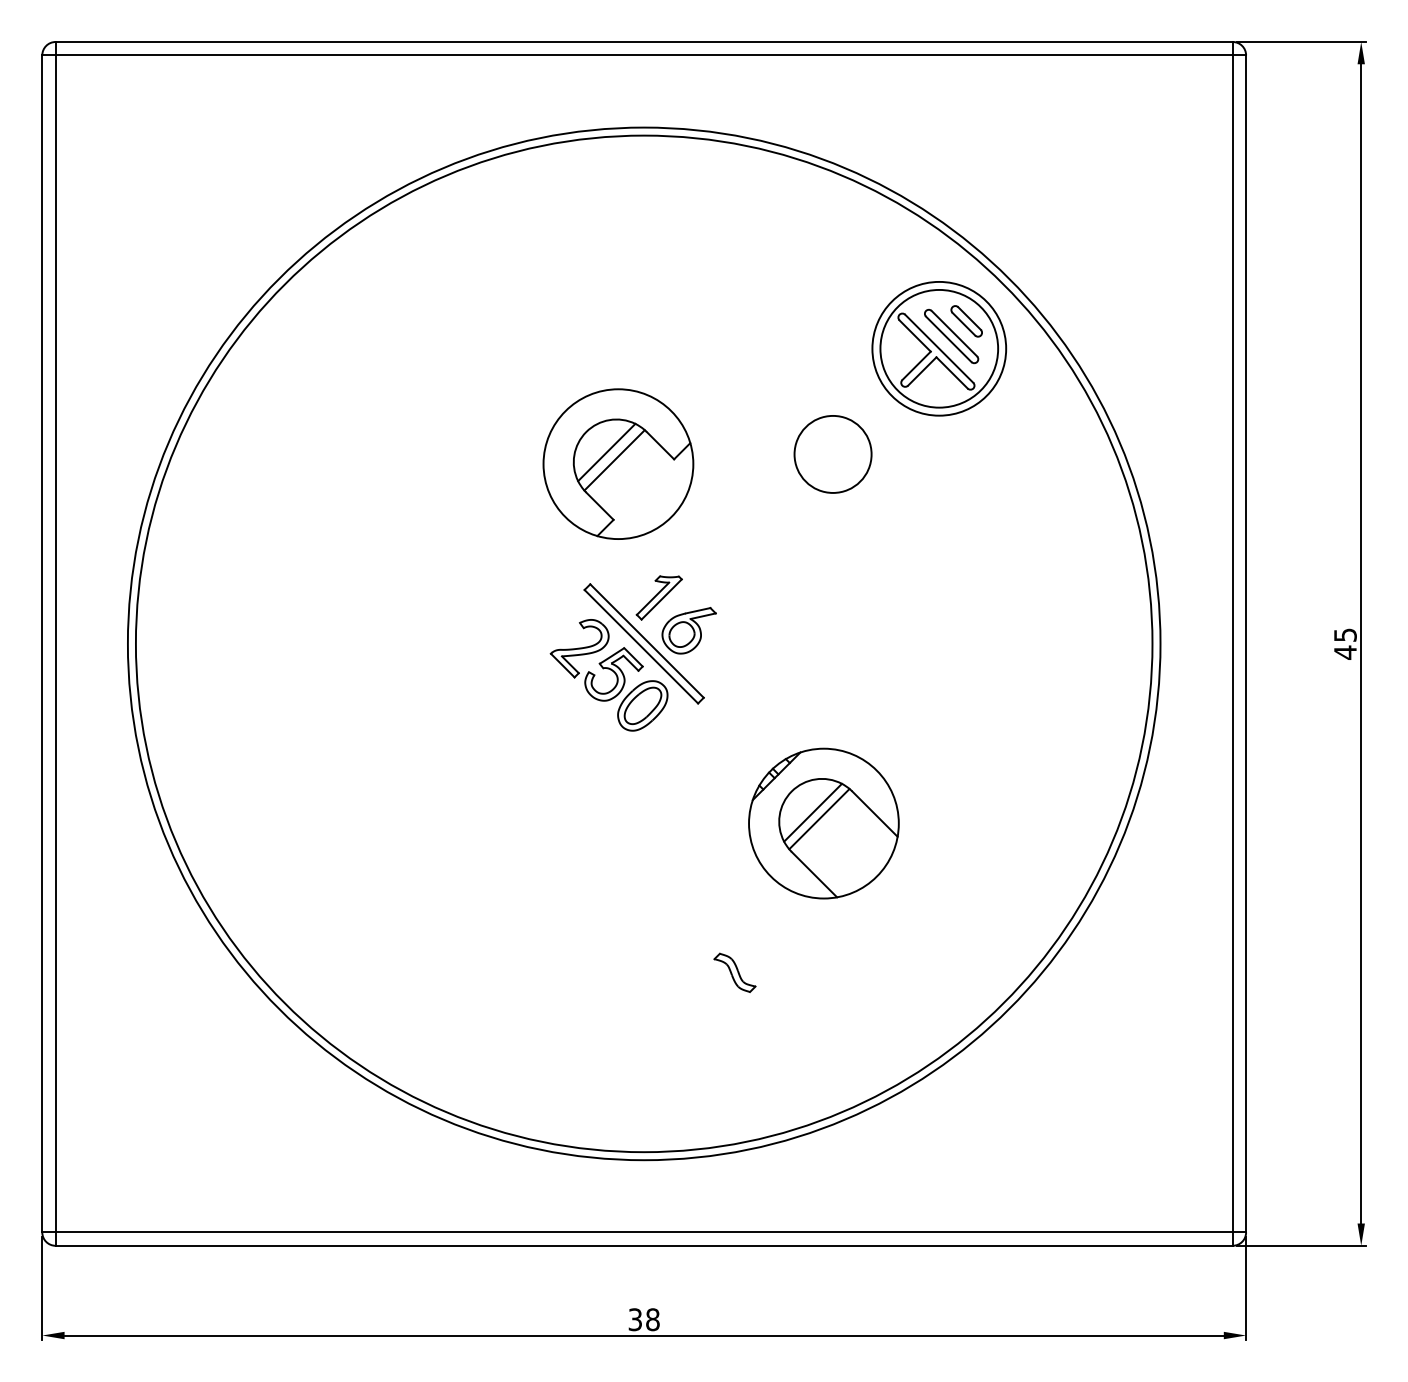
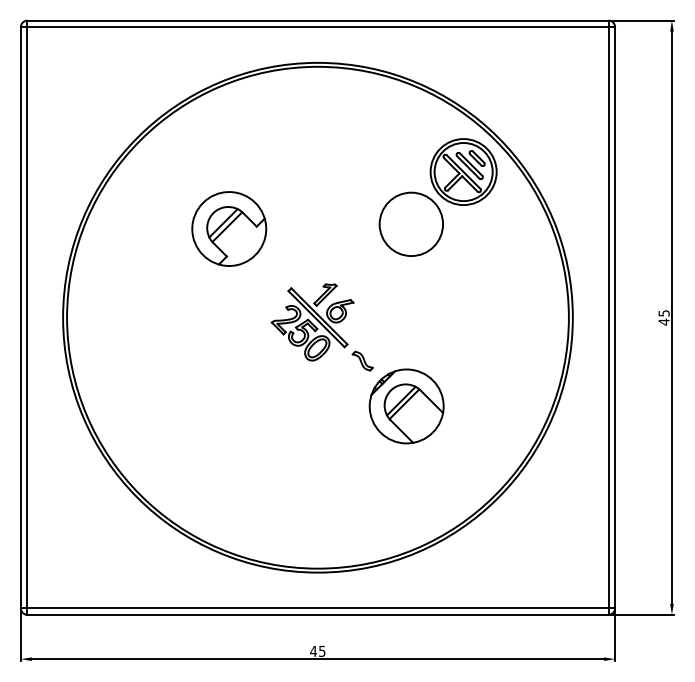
circle: (831, 452) -> (410, 223), size x1.67
part: (618, 463) -> (229, 228), moved
part: (734, 971) -> (362, 360), moved
text: (643, 1317) -> (317, 650), 38 -> 45

